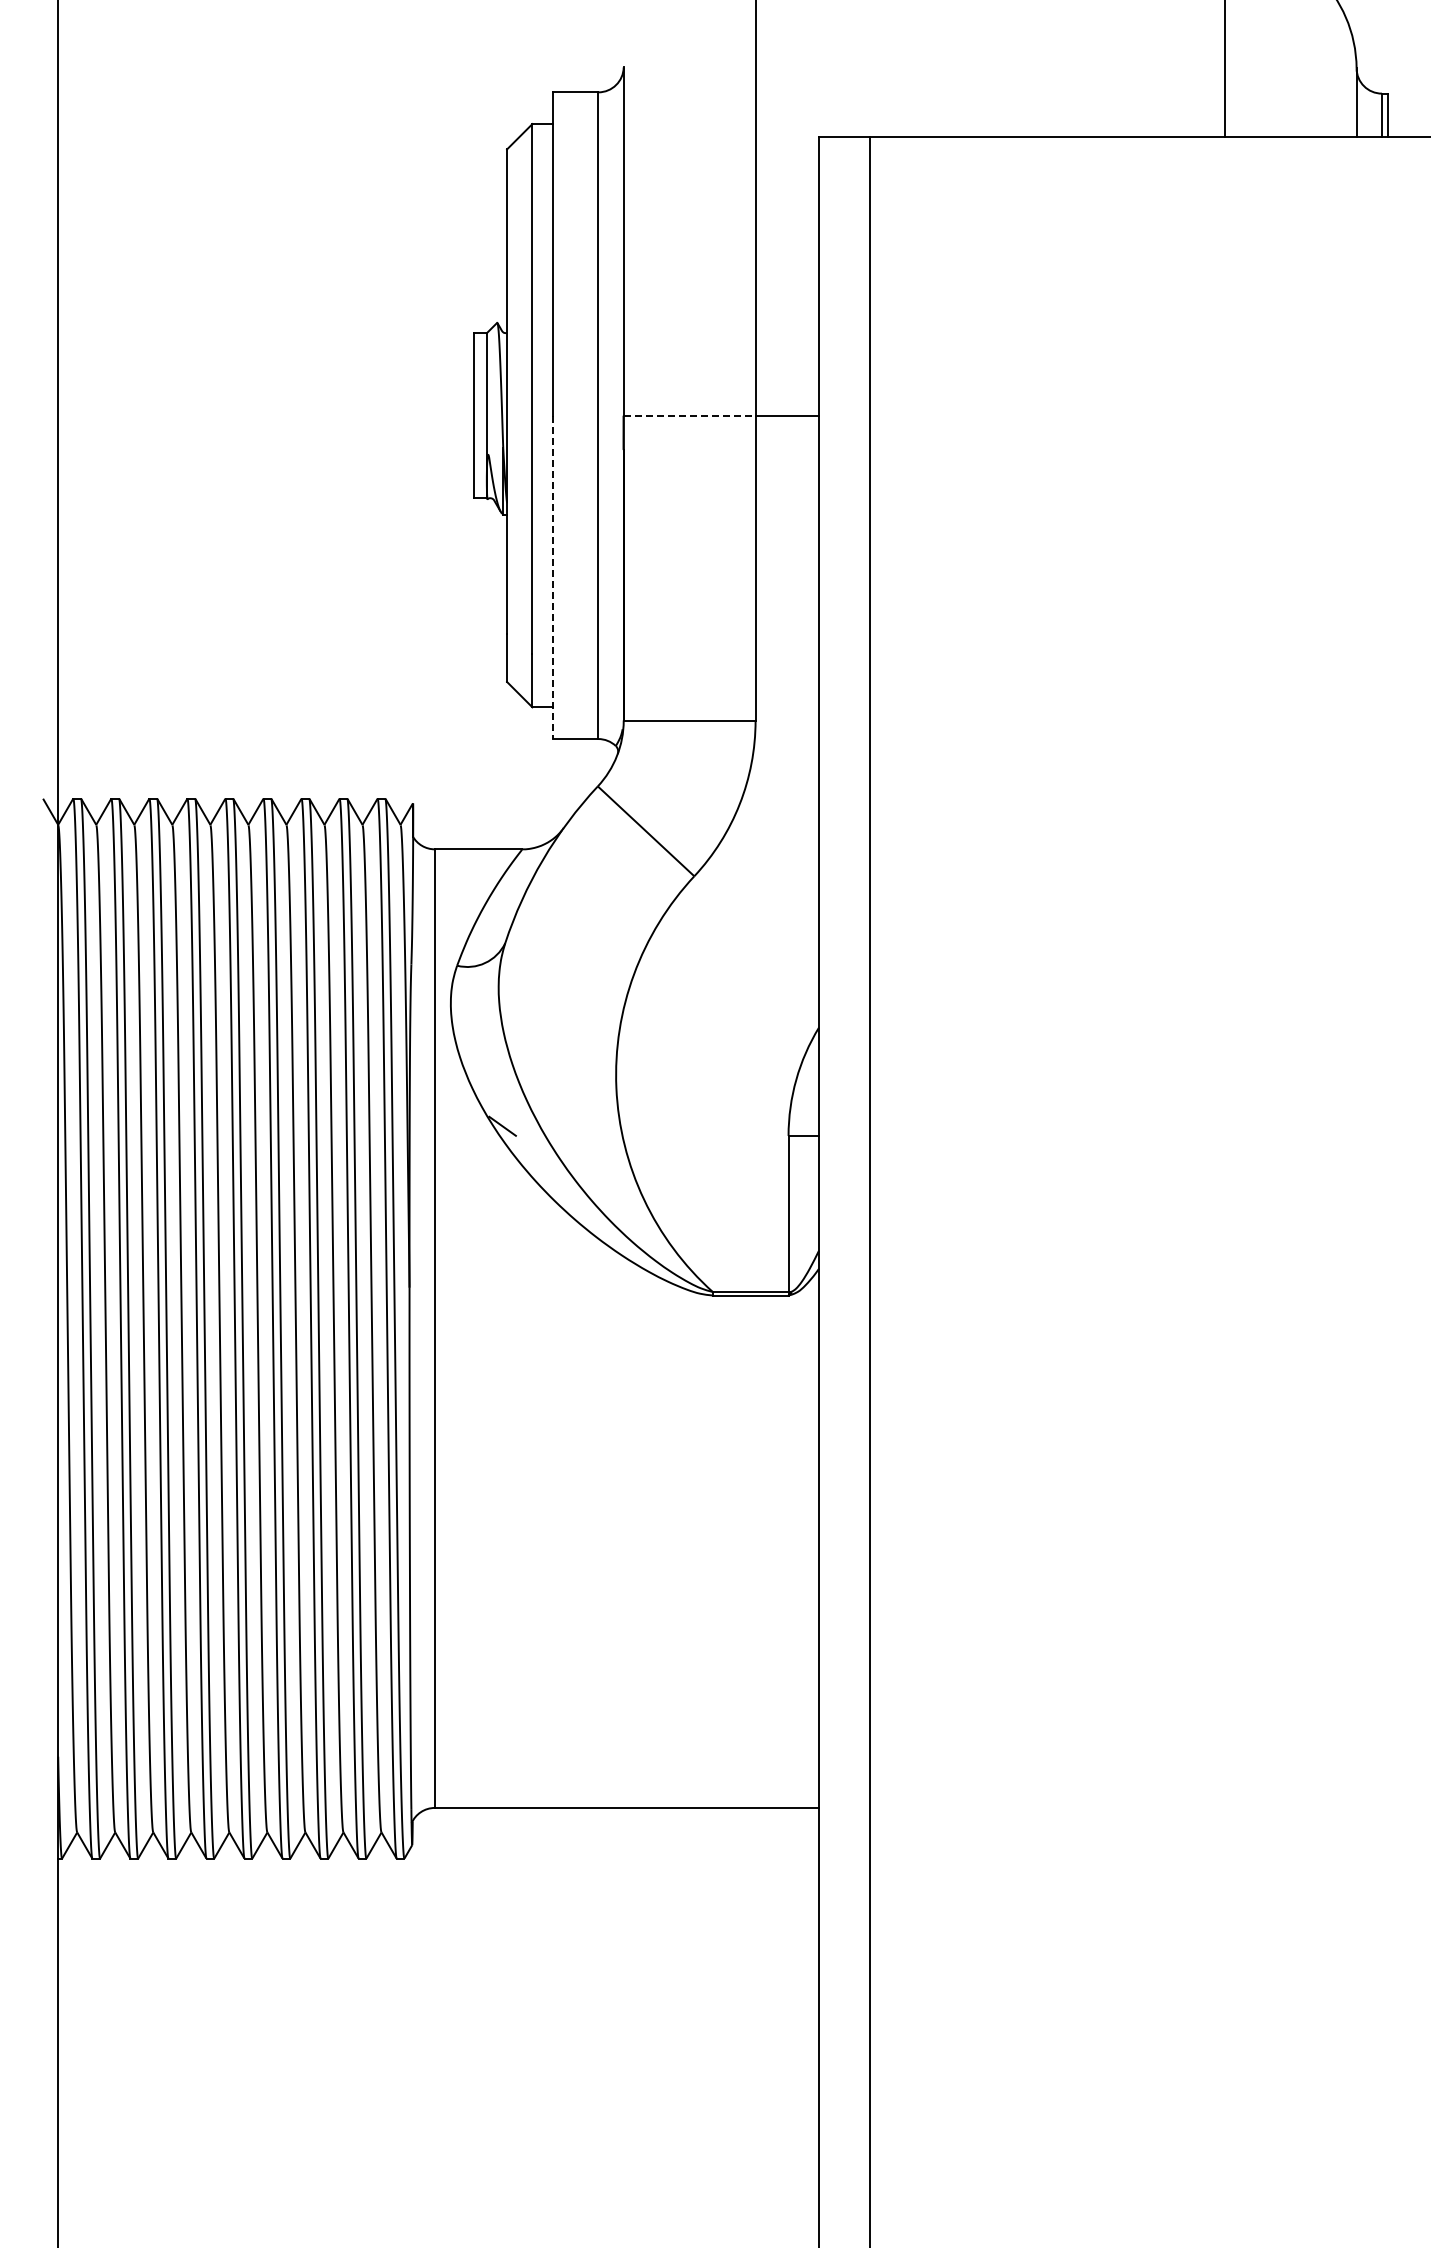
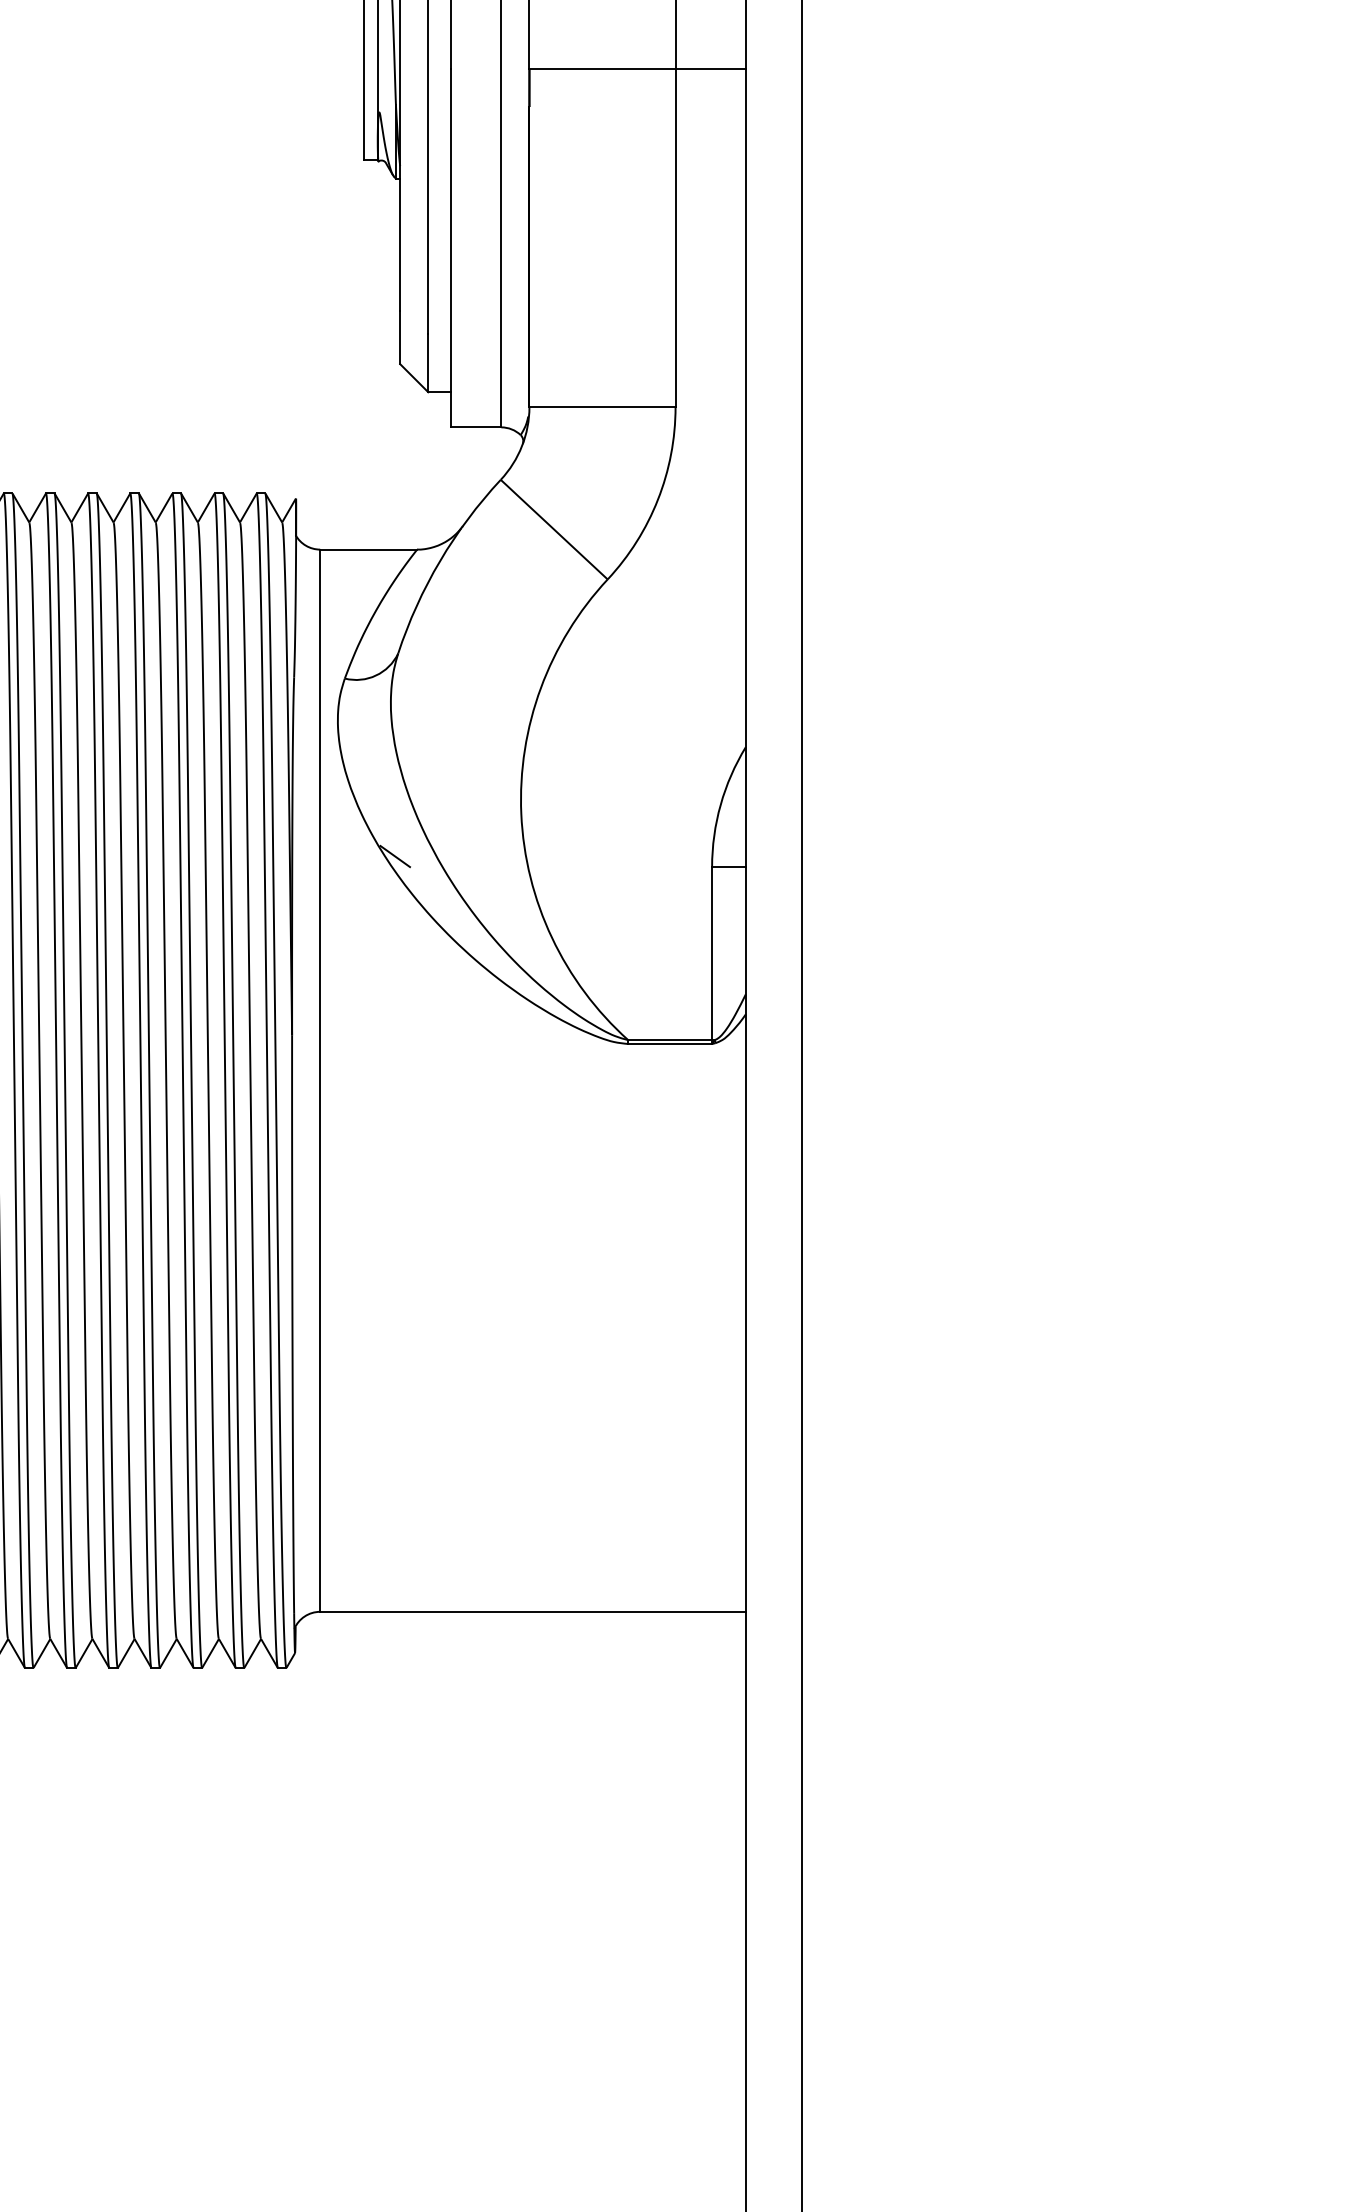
line: (689, 415) -> (602, 68), dashed -> solid
line: (552, 577) -> (450, 248), dashed -> solid

